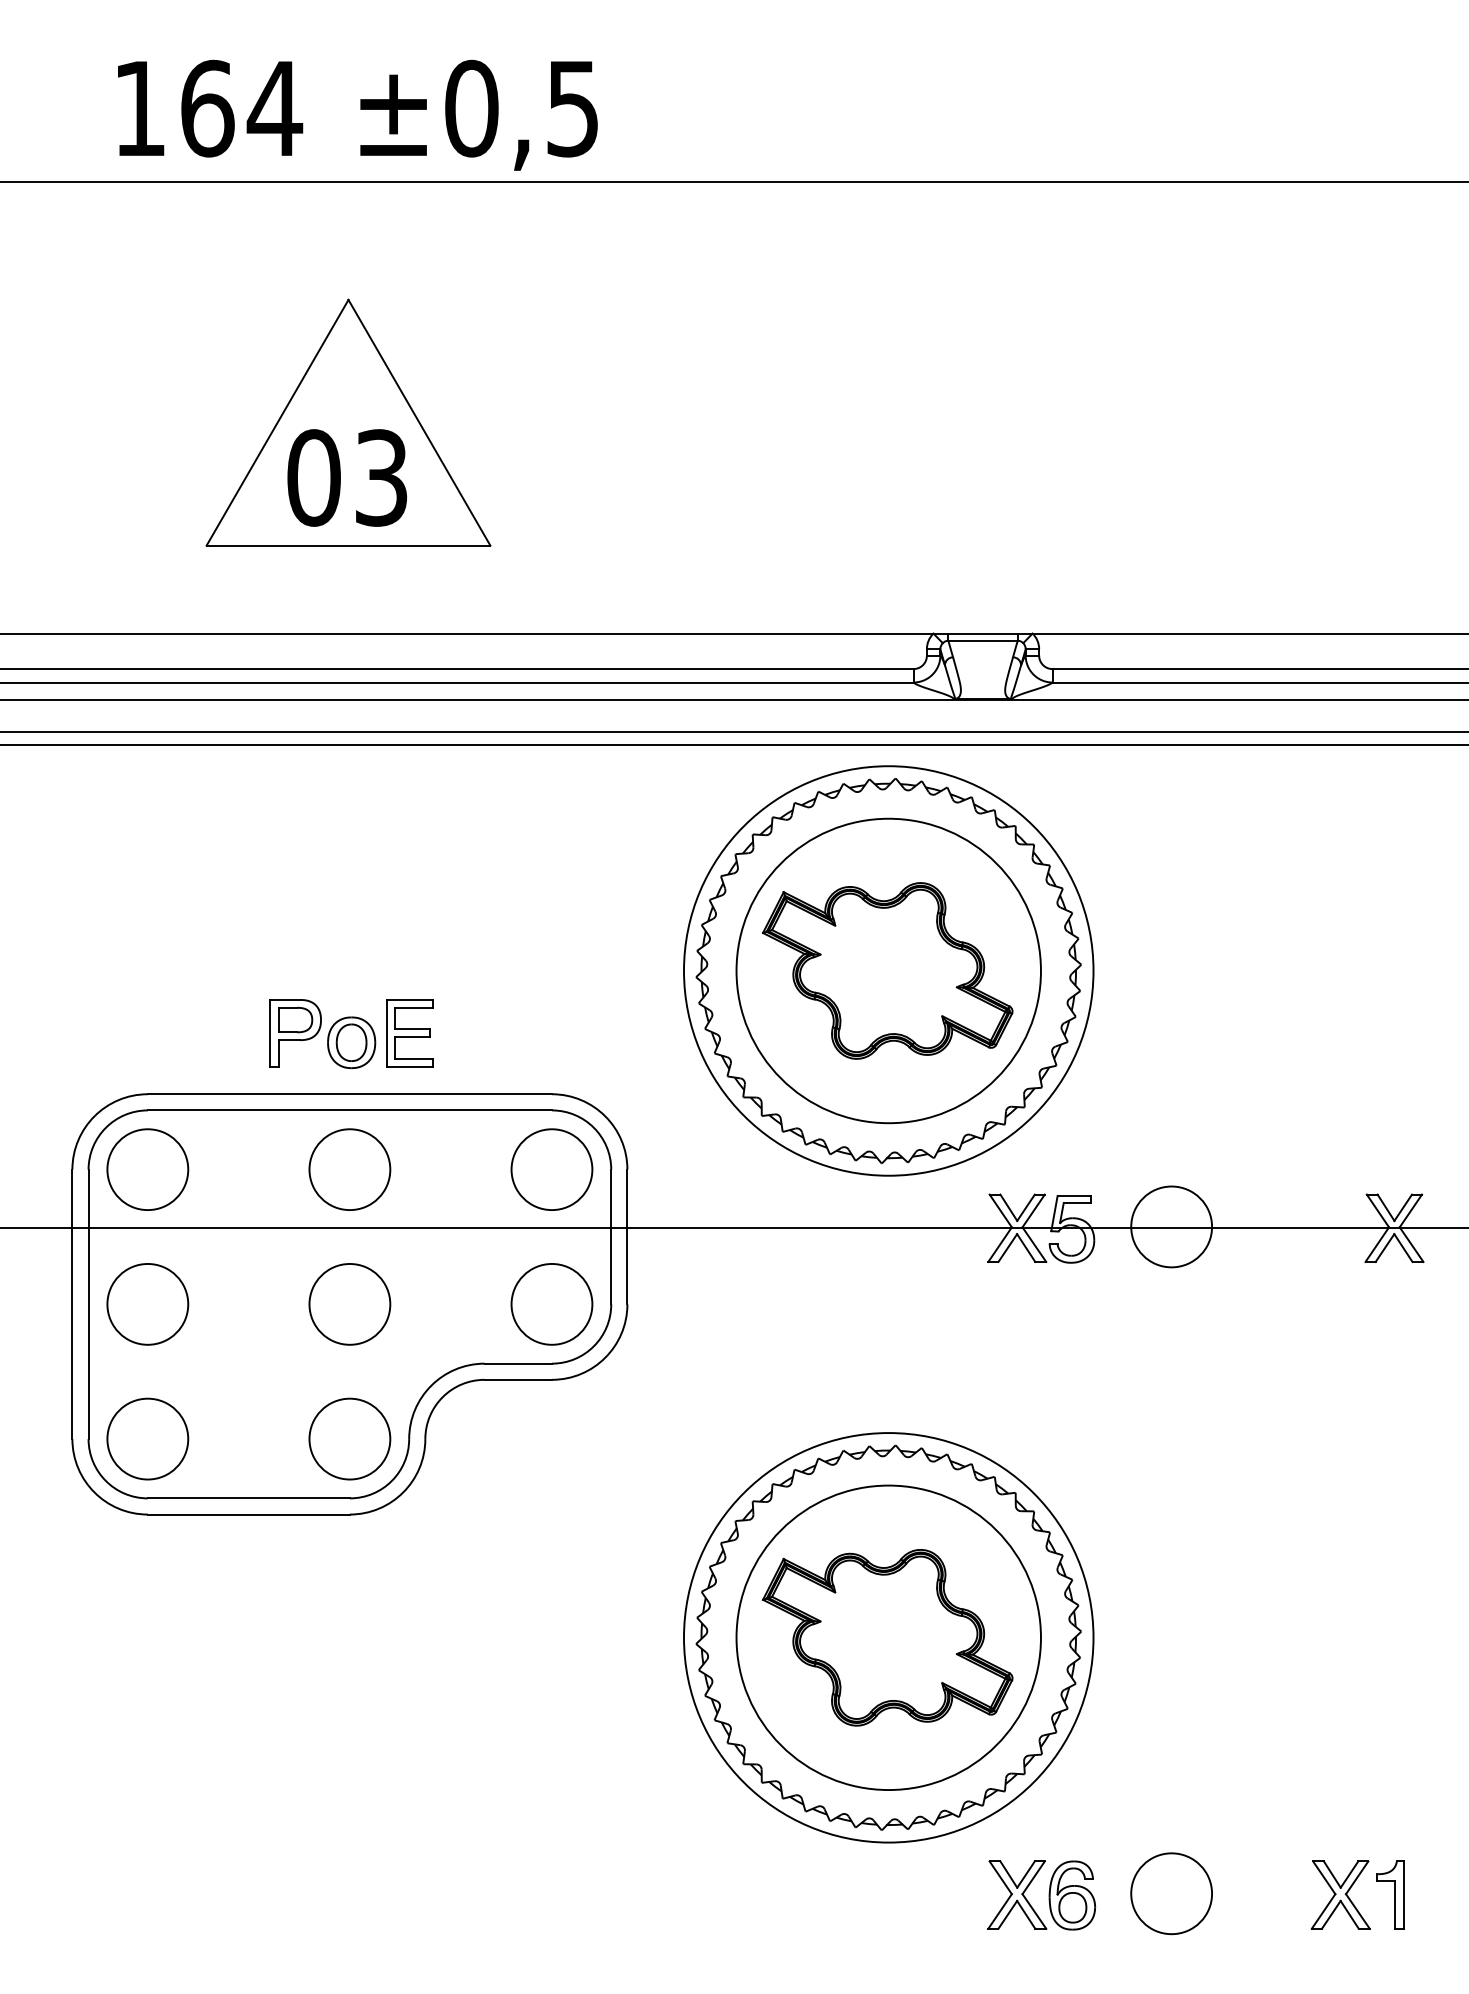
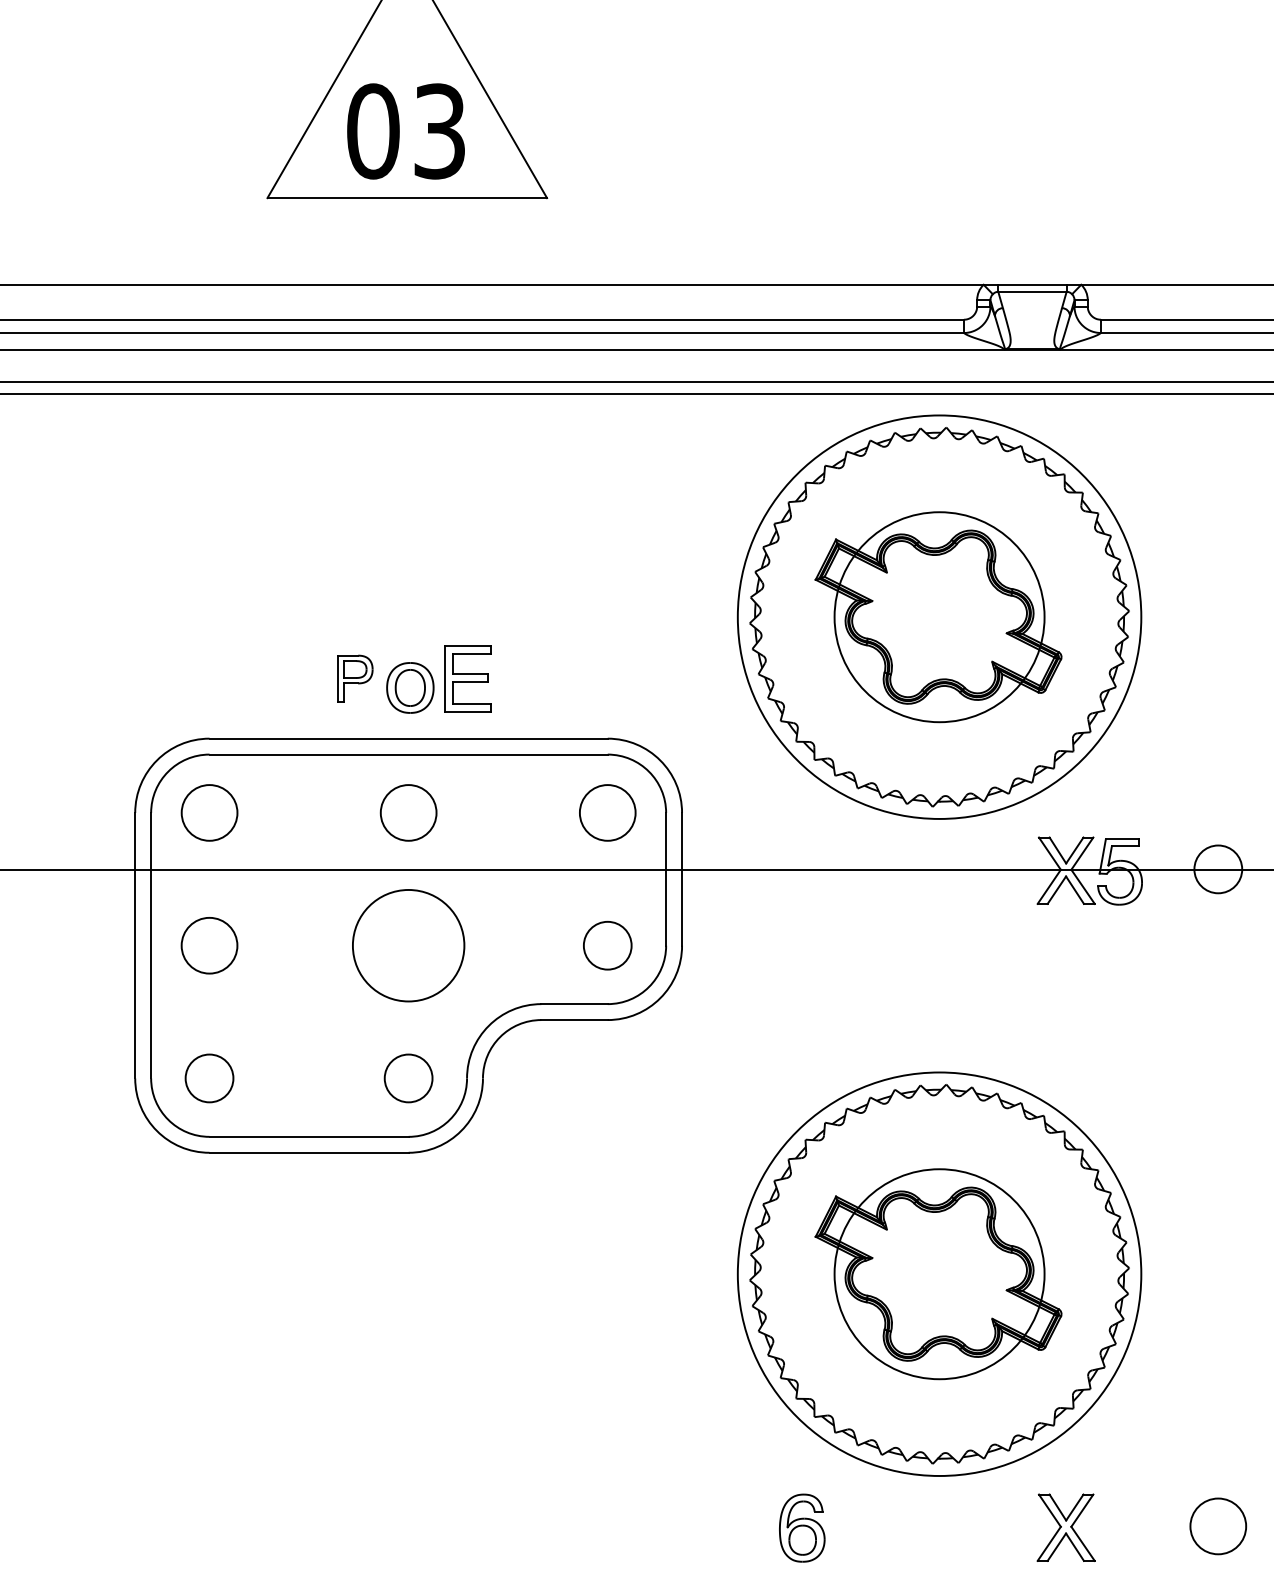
circle: (888, 970) -> (939, 616), size x0.7
part: (295, 1033) -> (355, 678), size x0.7
circle: (147, 1169) -> (209, 812), size x0.7
circle: (349, 1169) -> (408, 812), size x0.7
circle: (551, 1169) -> (607, 812), size x0.7
circle: (1171, 1226) -> (1218, 868), size x0.6
circle: (147, 1303) -> (209, 944), size x0.7
circle: (349, 1303) -> (408, 944), size x1.4
circle: (551, 1303) -> (607, 944), size x0.6
circle: (147, 1438) -> (209, 1077), size x0.6
circle: (349, 1438) -> (408, 1077), size x0.6
circle: (888, 1637) -> (939, 1273), size x0.7
circle: (1171, 1893) -> (1218, 1526), size x0.7
part: (1071, 1895) -> (801, 1528), moved

